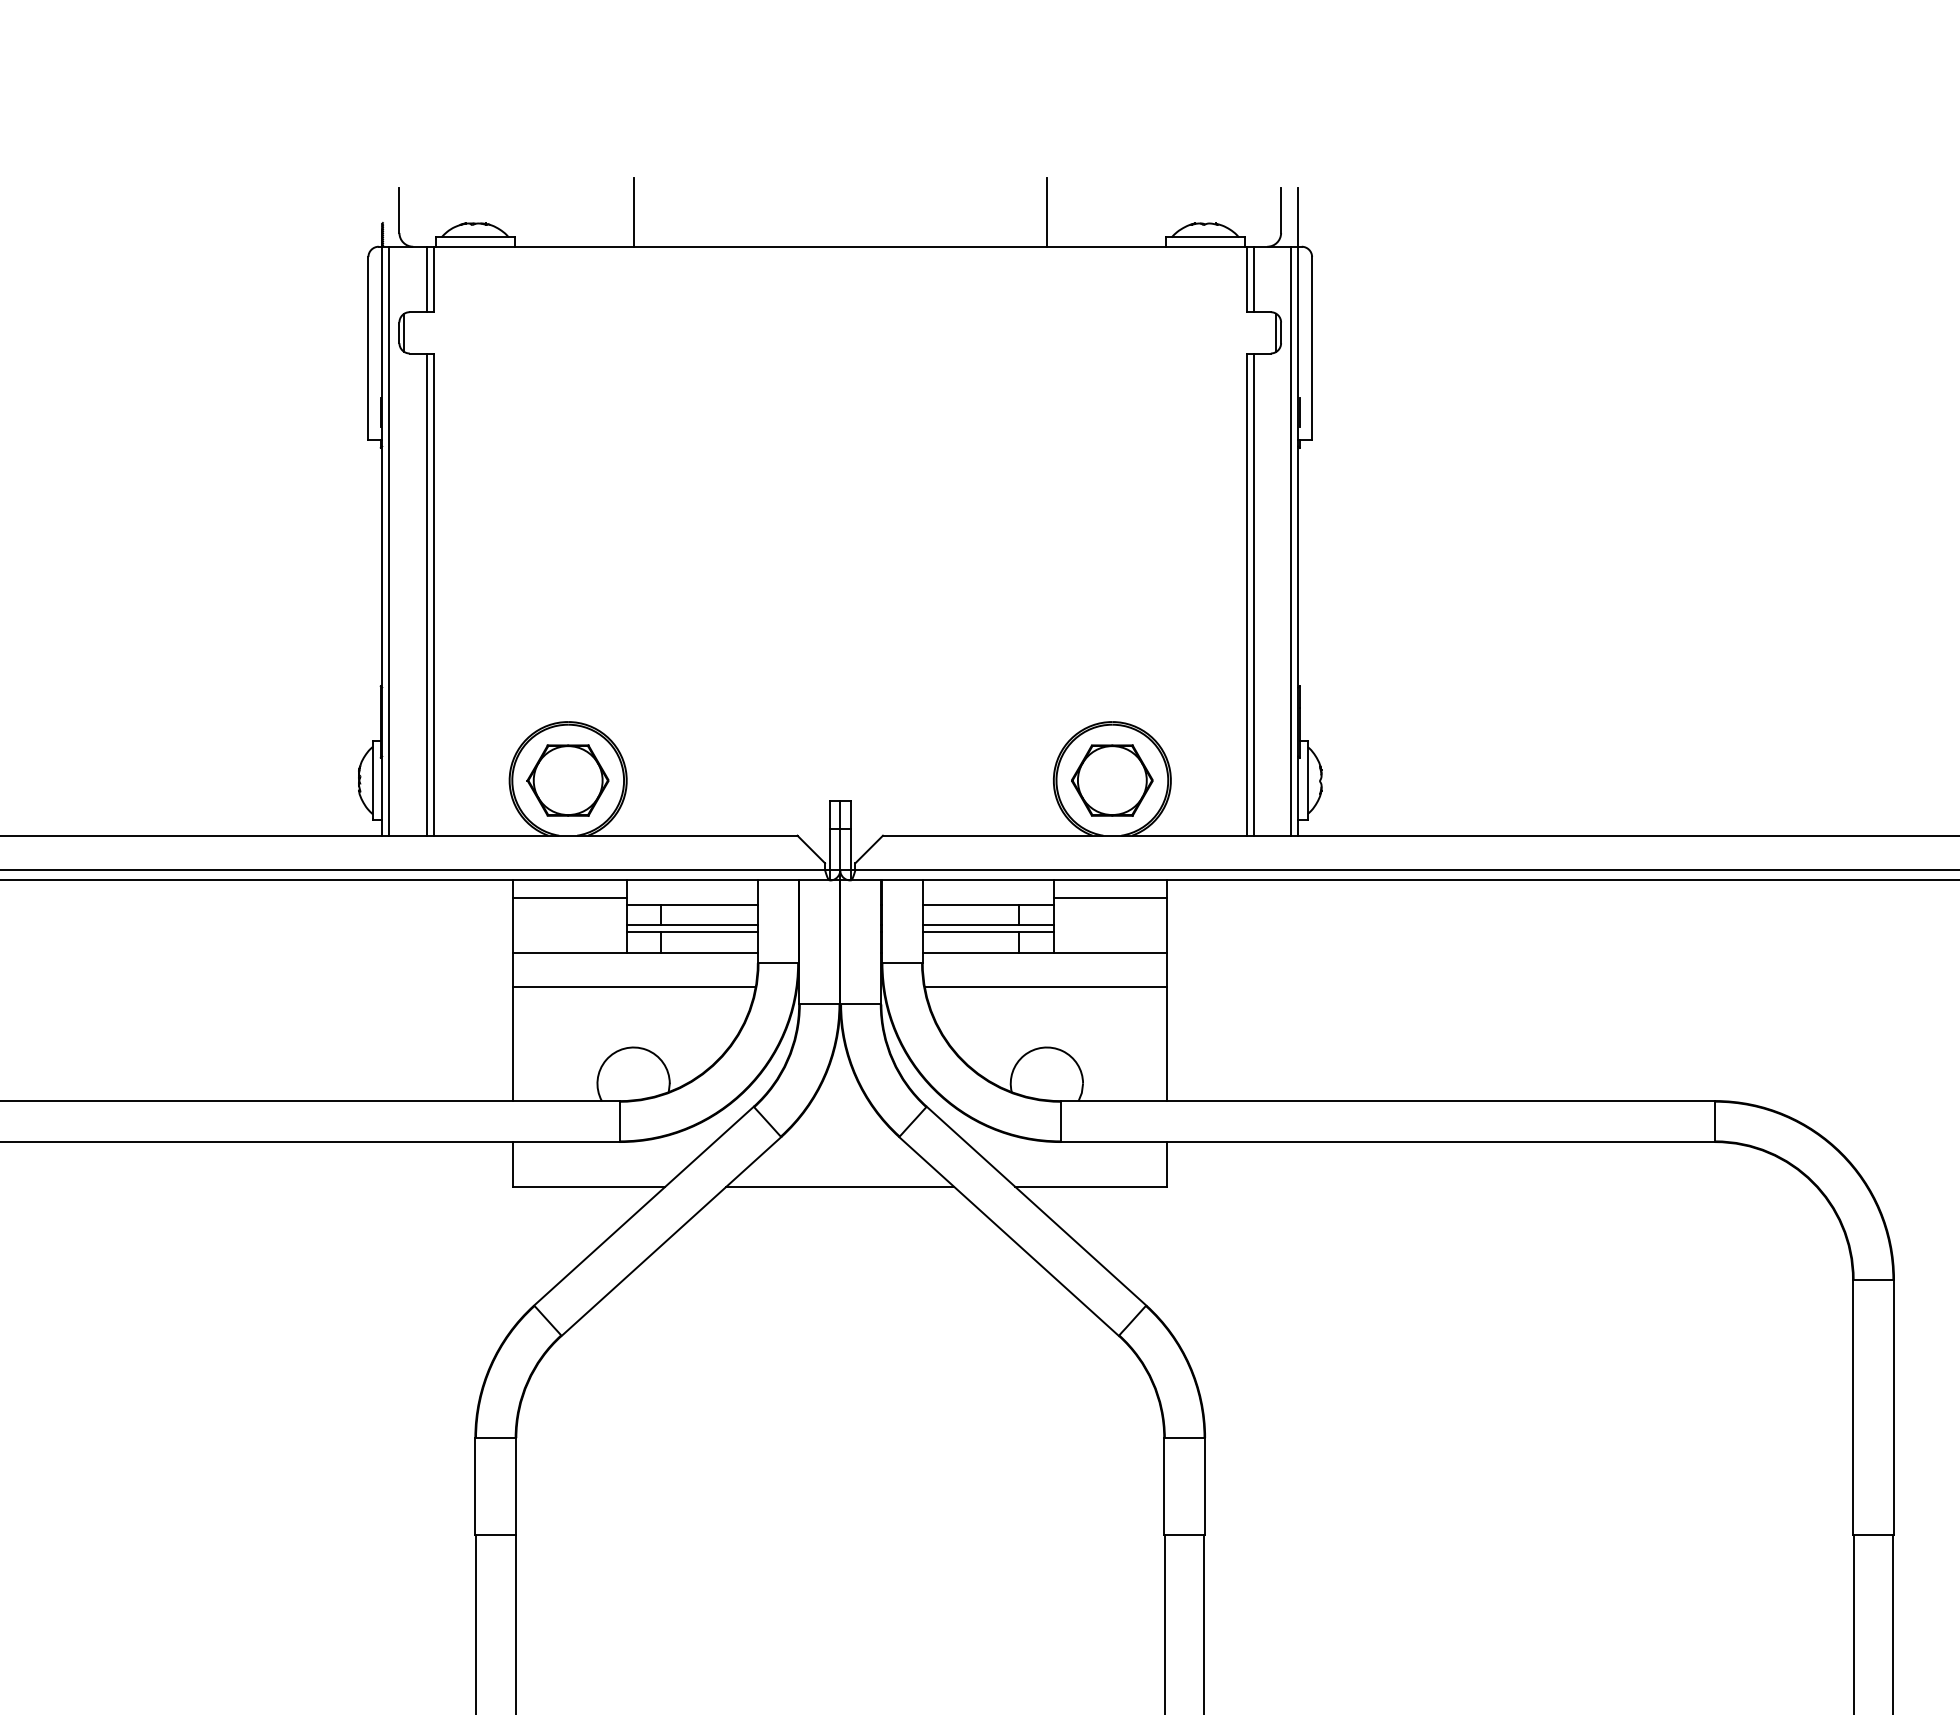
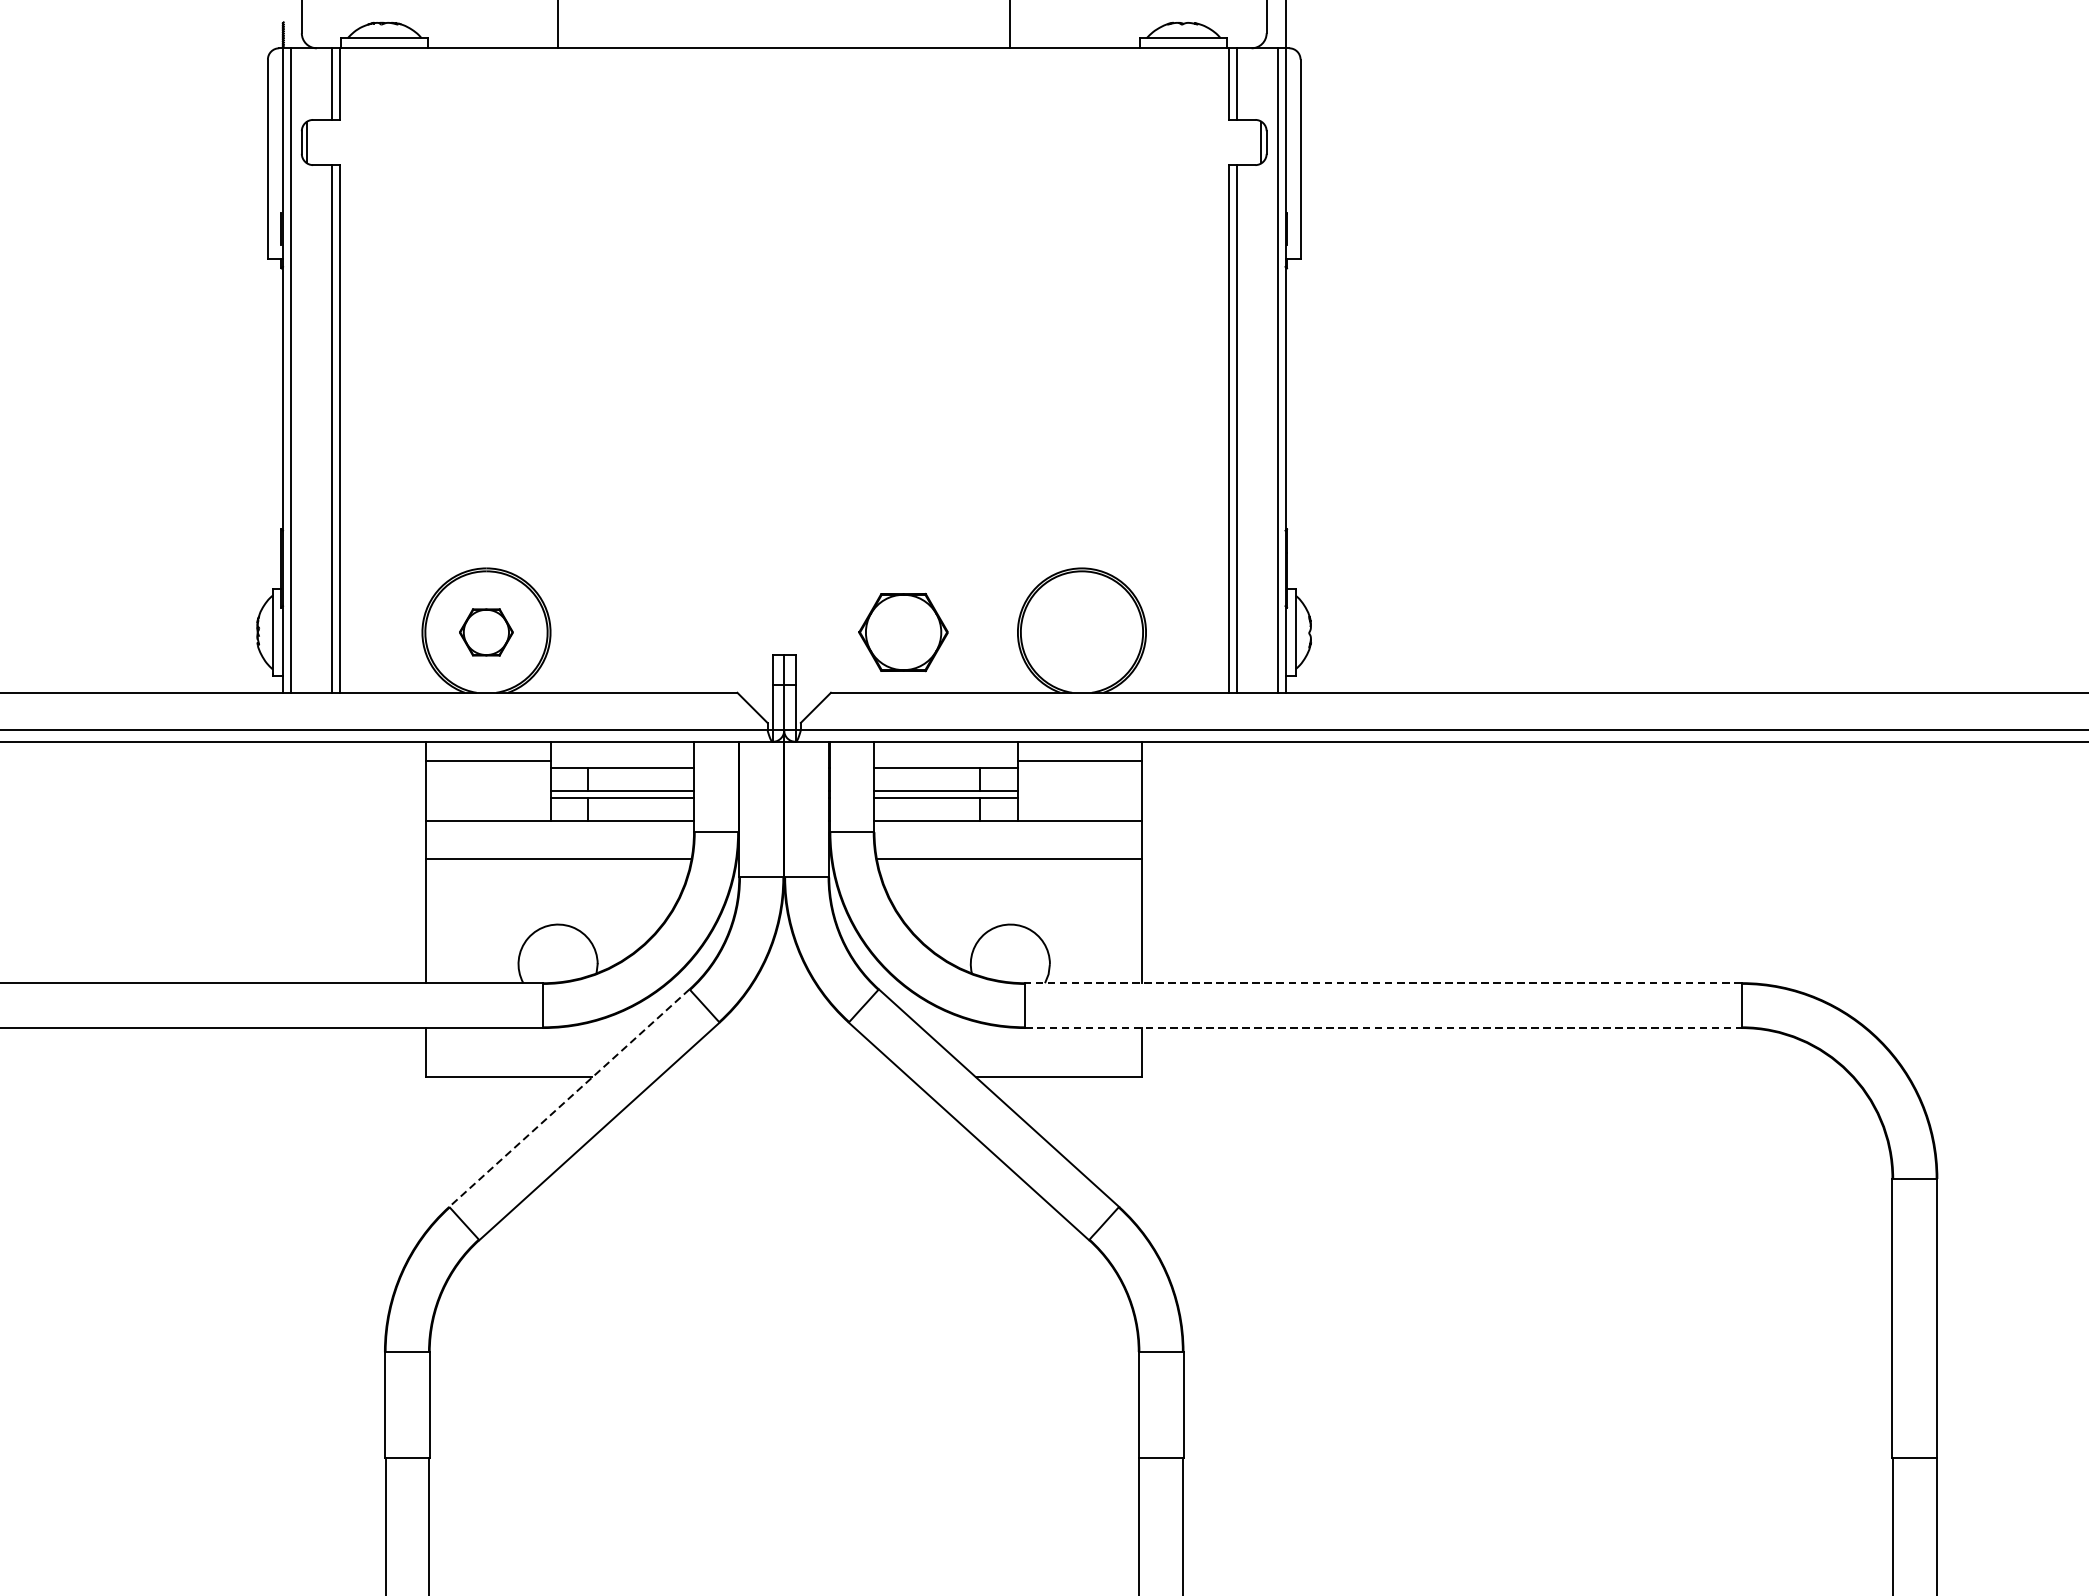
part: (567, 780) -> (485, 632), size x0.6
part: (1112, 780) -> (903, 632), moved
line: (1387, 1101) -> (1383, 983), solid -> dashed
line: (1388, 1142) -> (1384, 1028), solid -> dashed
line: (840, 1186) -> (784, 1076), removed
line: (643, 1206) -> (568, 1098), solid -> dashed

